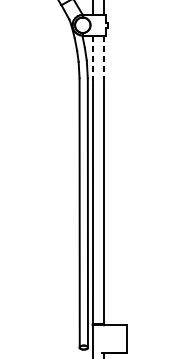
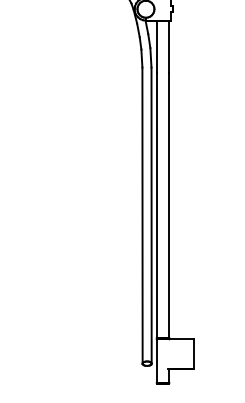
line: (92, 60) -> (156, 47), dashed -> solid
line: (104, 60) -> (169, 47), dashed -> solid

